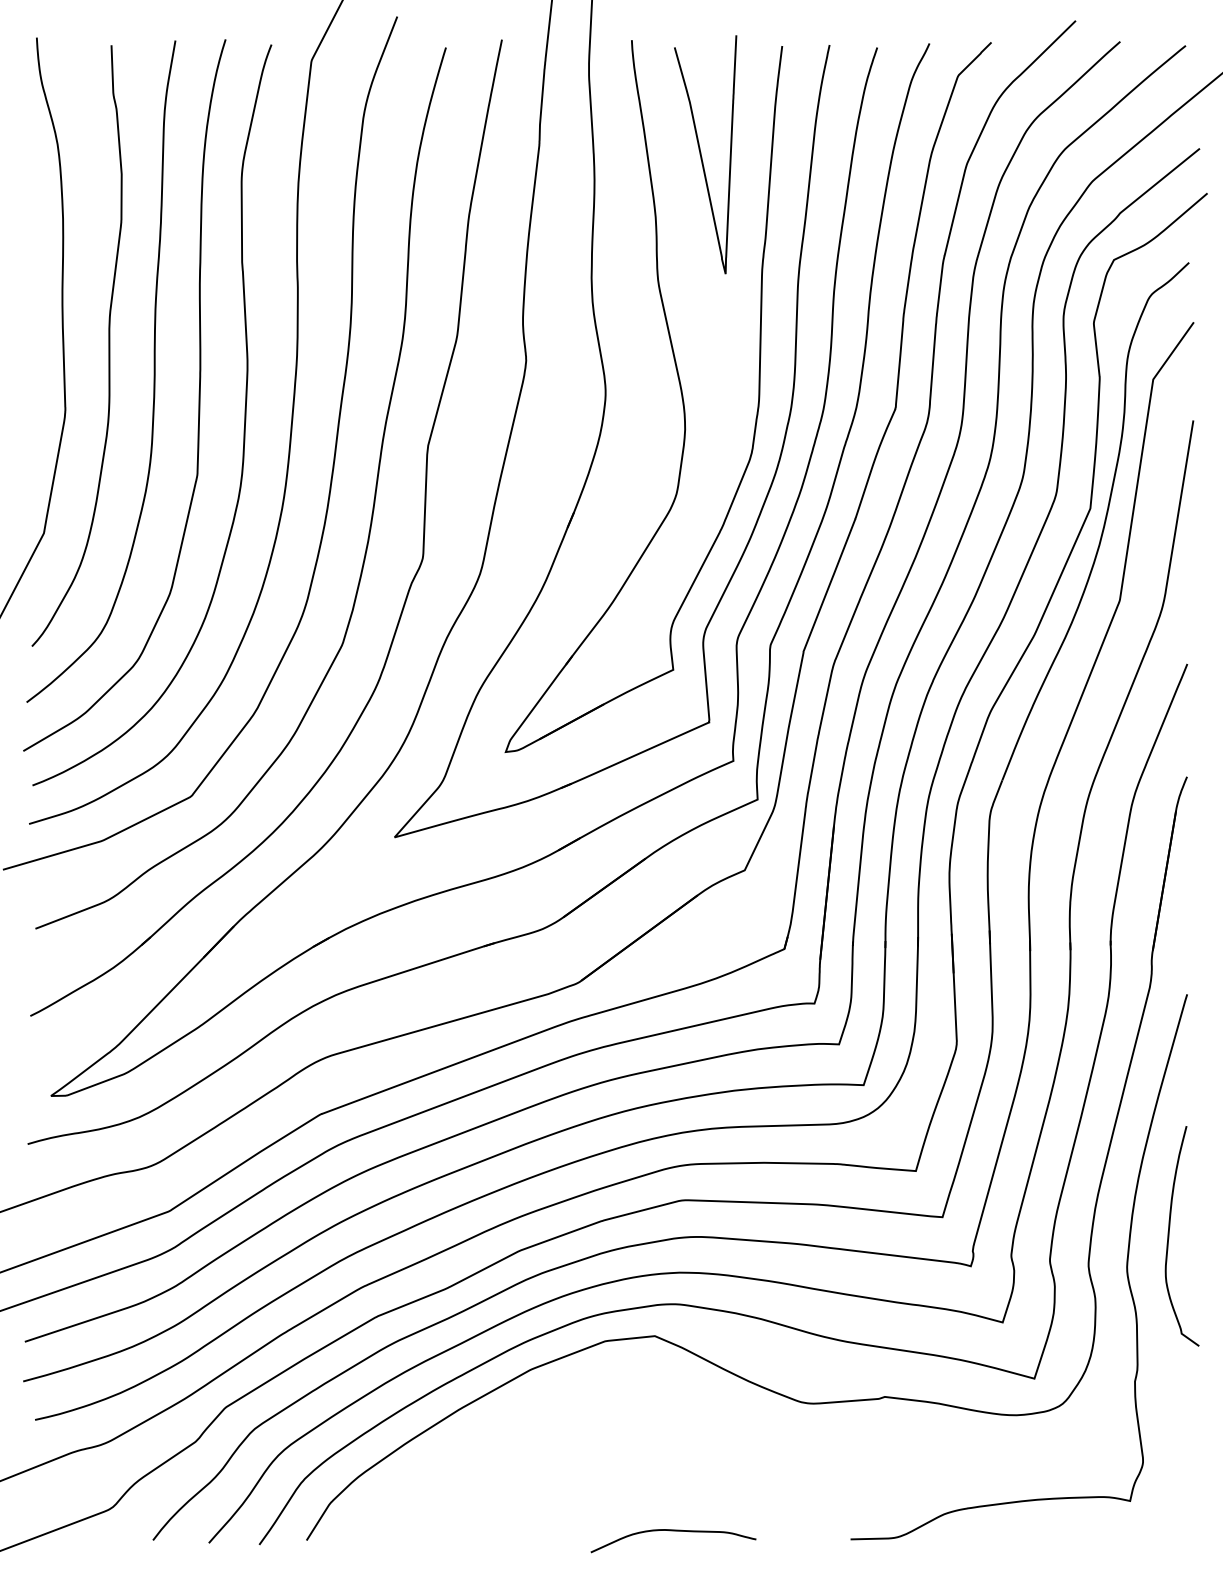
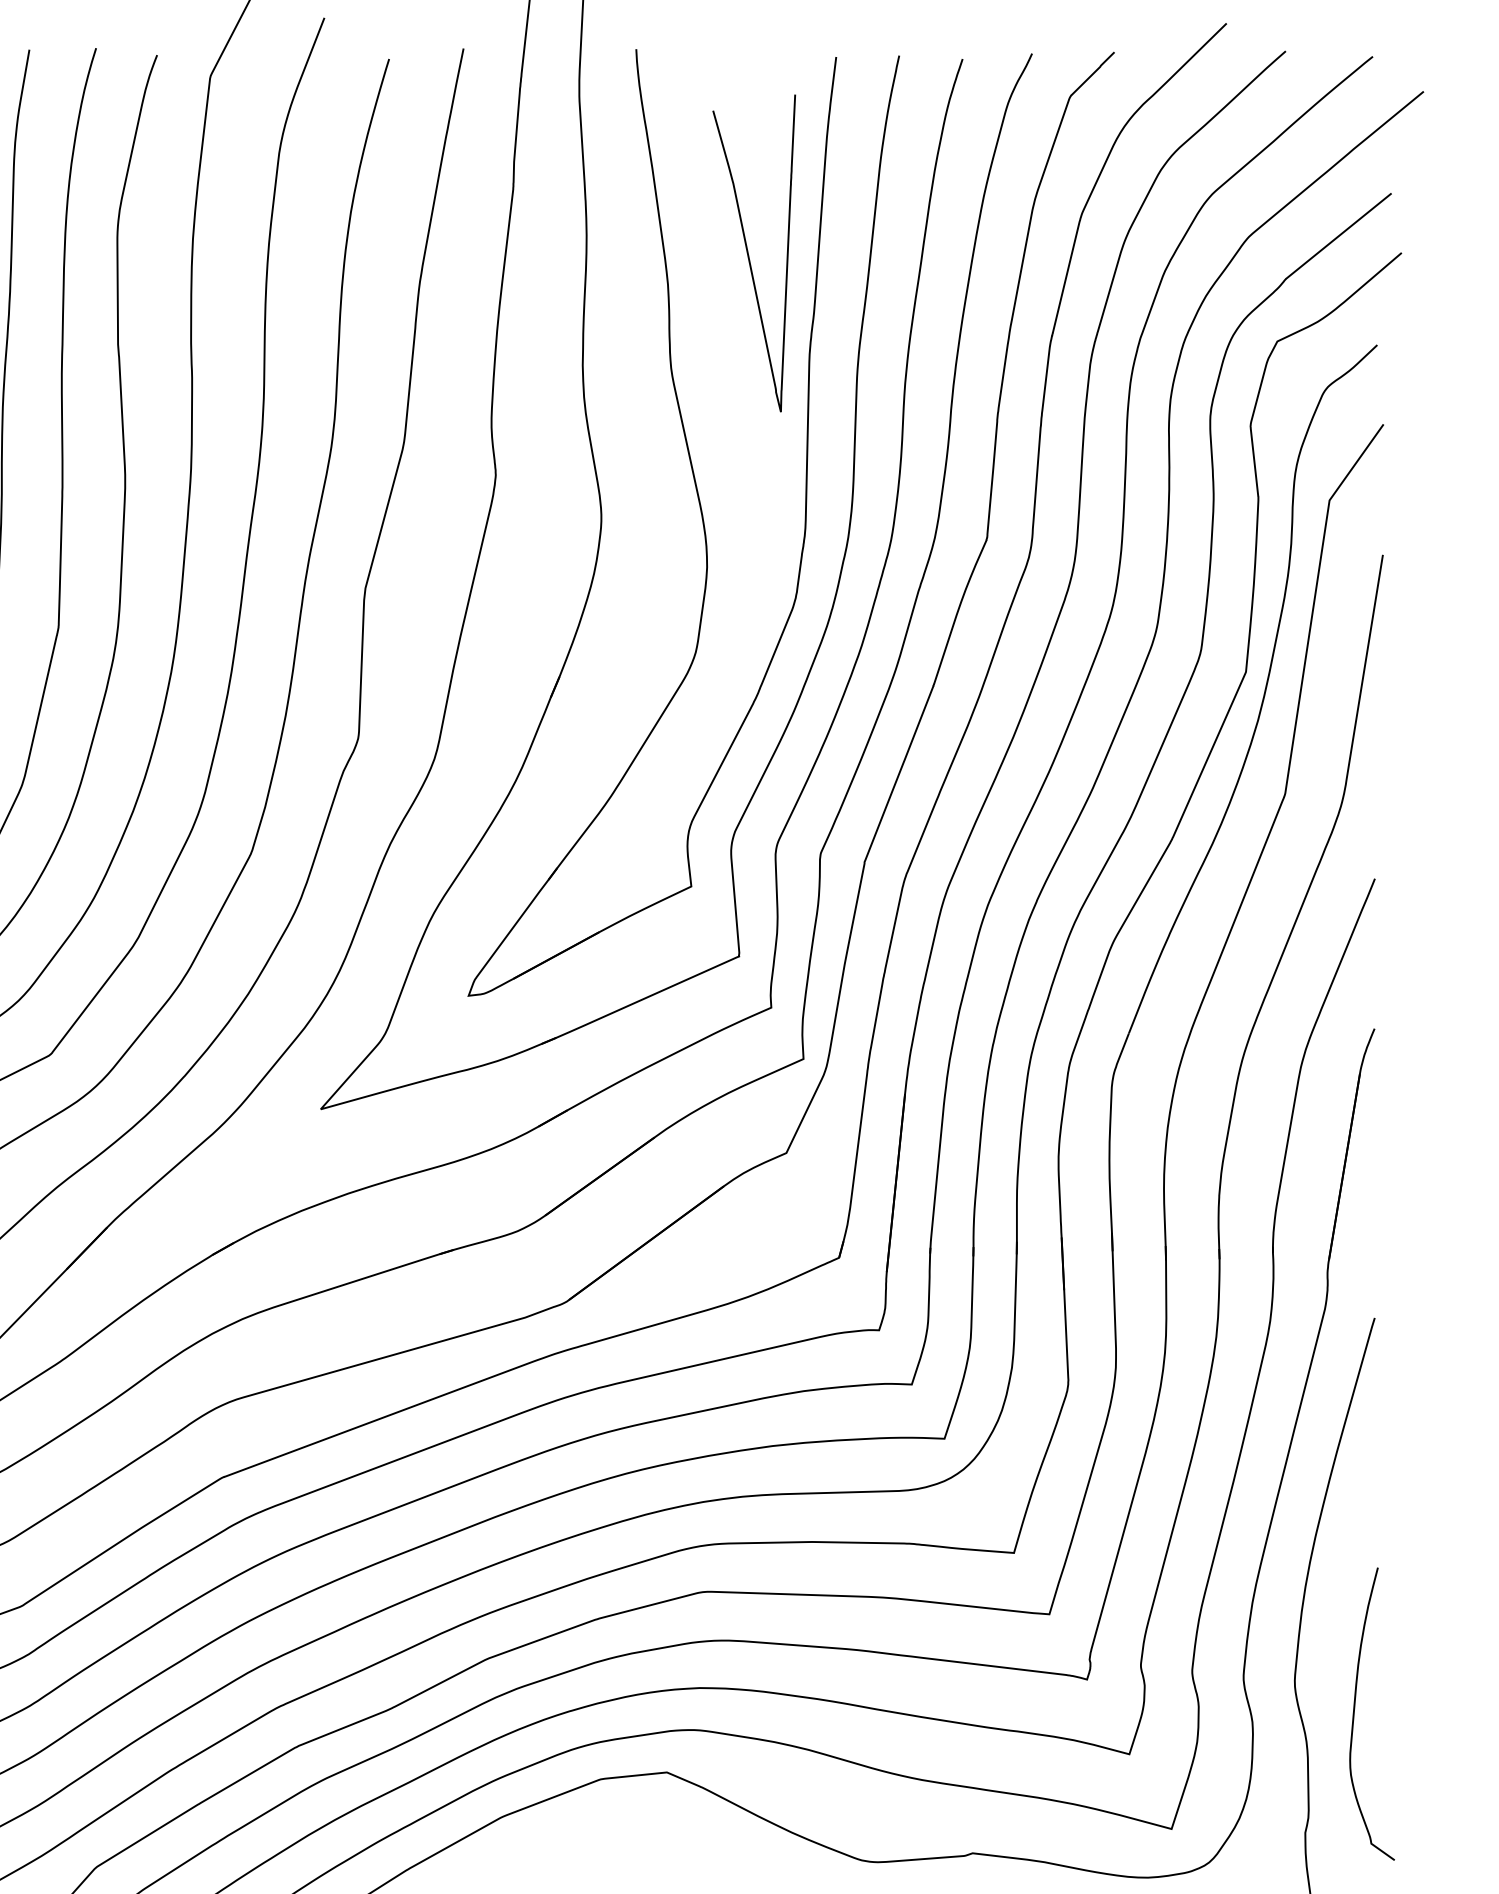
curve: (701, 154) -> (748, 253), moved
curve: (1169, 1236) -> (1355, 1714), moved

